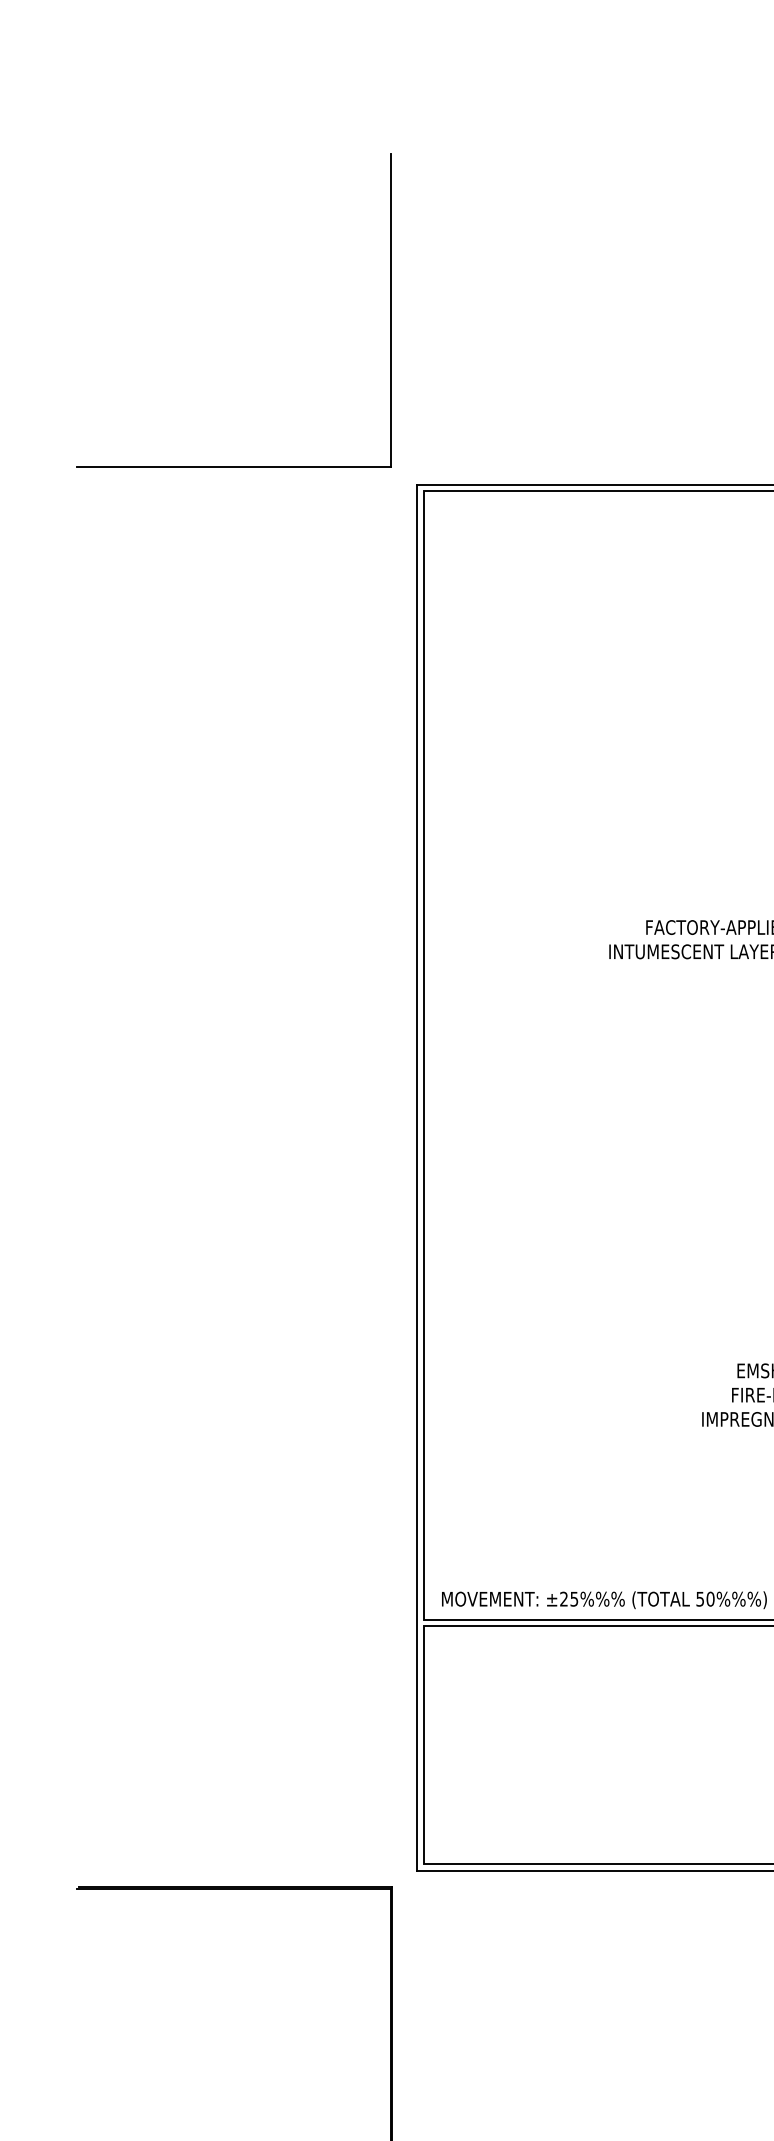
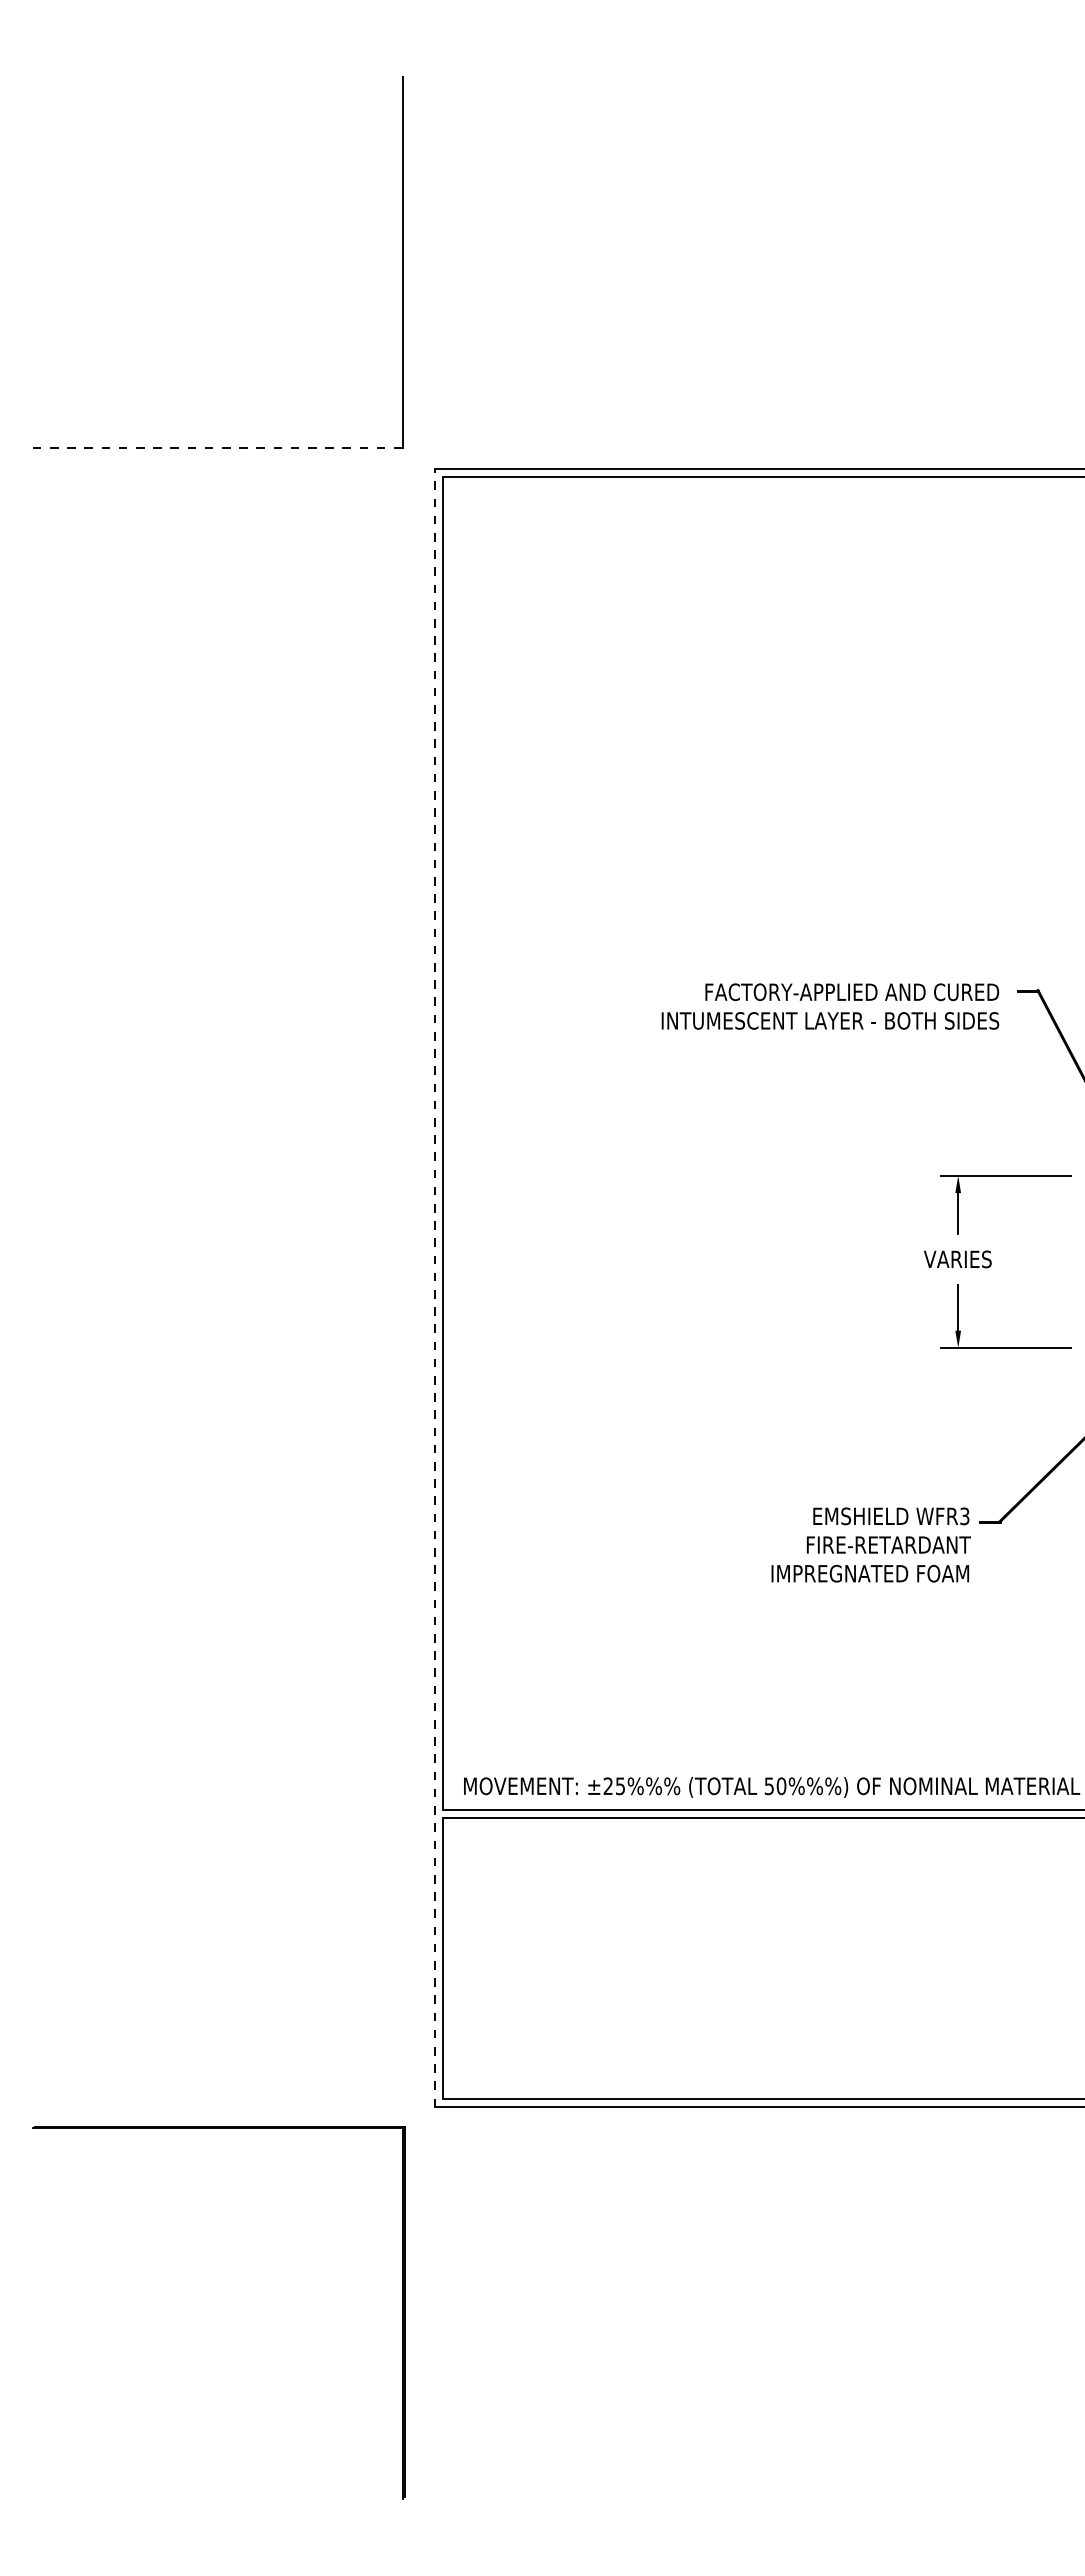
line: (234, 466) -> (218, 447), solid -> dashed
line: (417, 1177) -> (434, 1287), solid -> dashed

